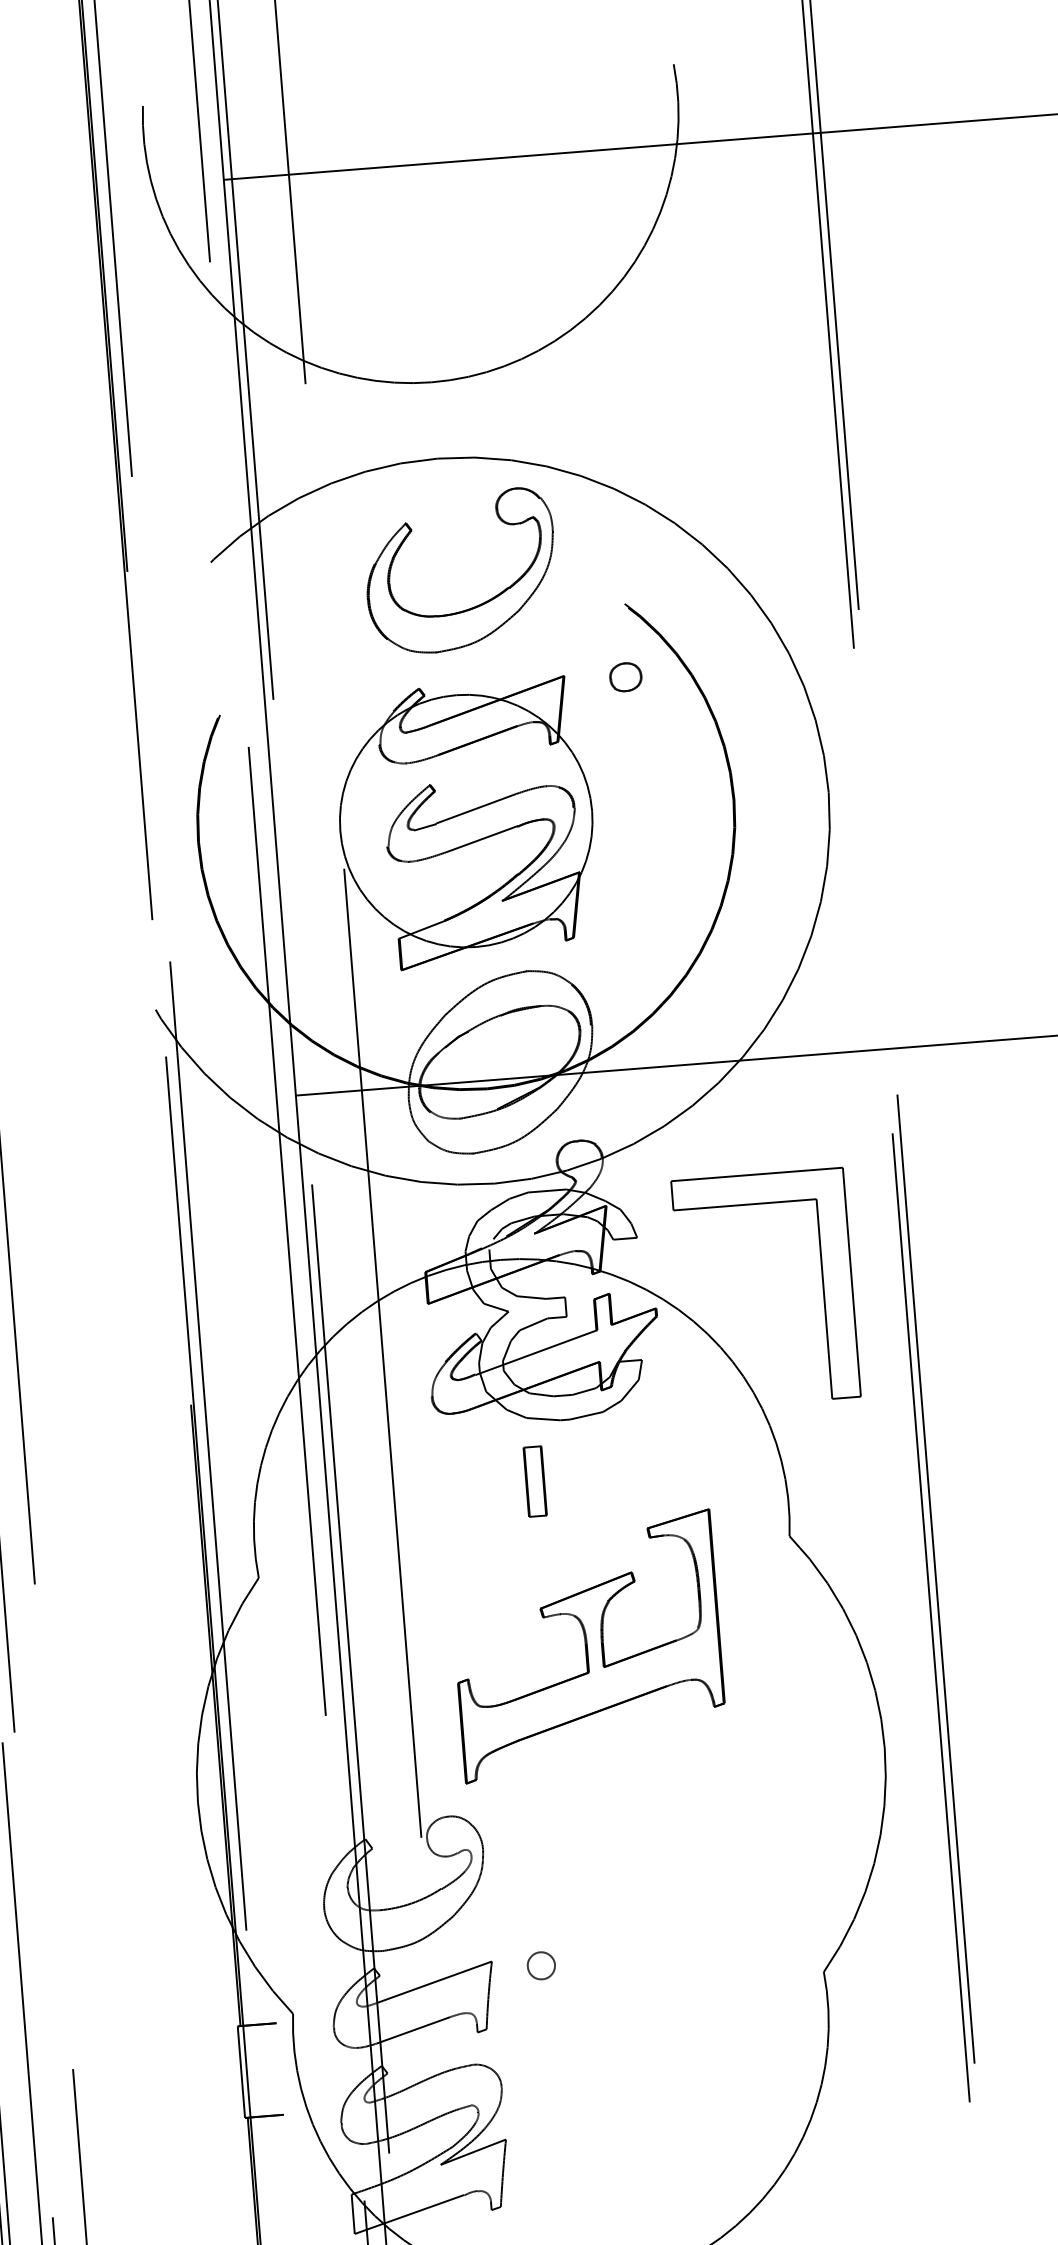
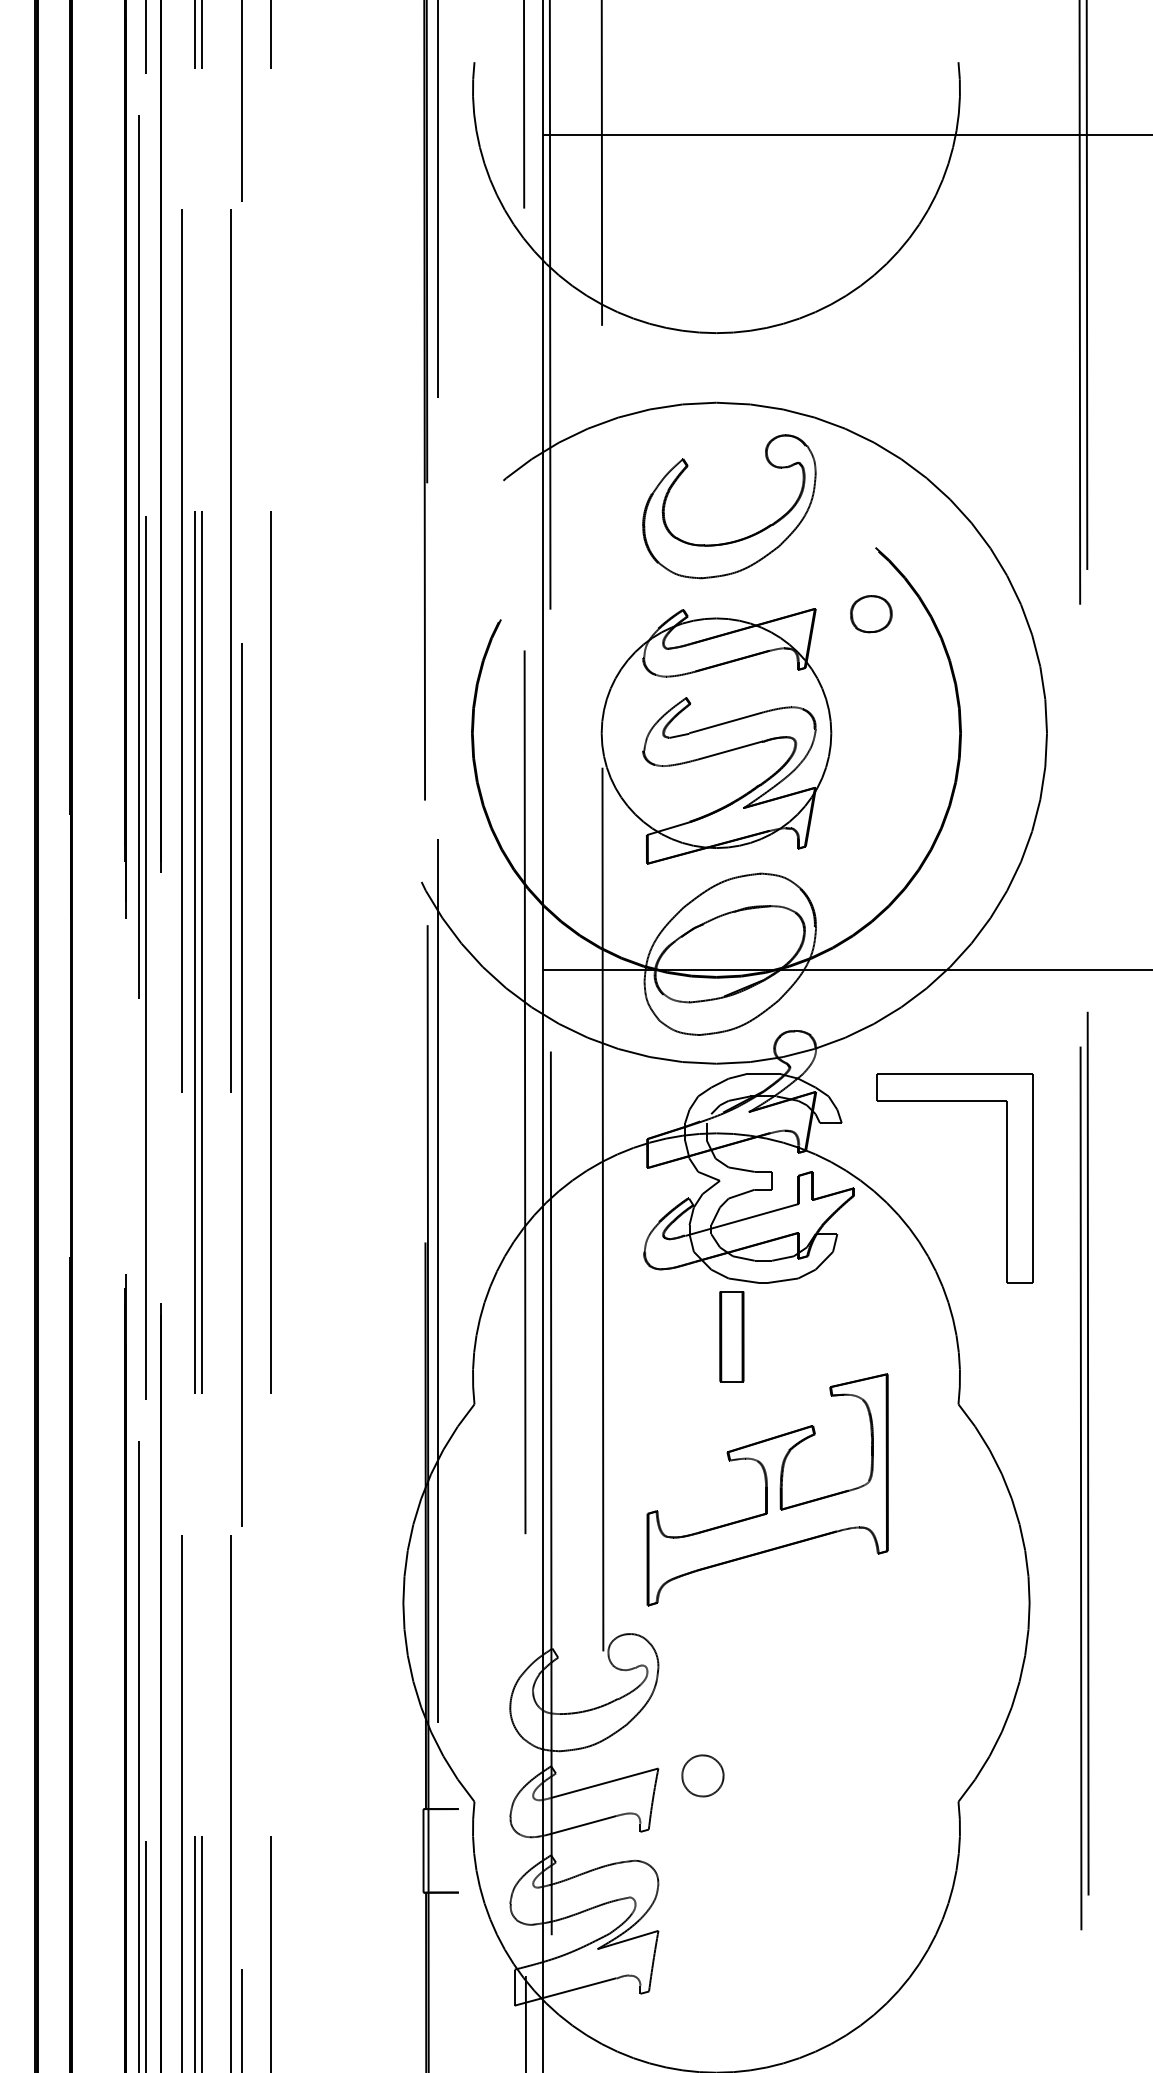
part: (625, 677) -> (871, 614), size x1.43
part: (534, 1481) -> (731, 1336), size x1.43
part: (540, 1965) -> (702, 1775), size x1.67

